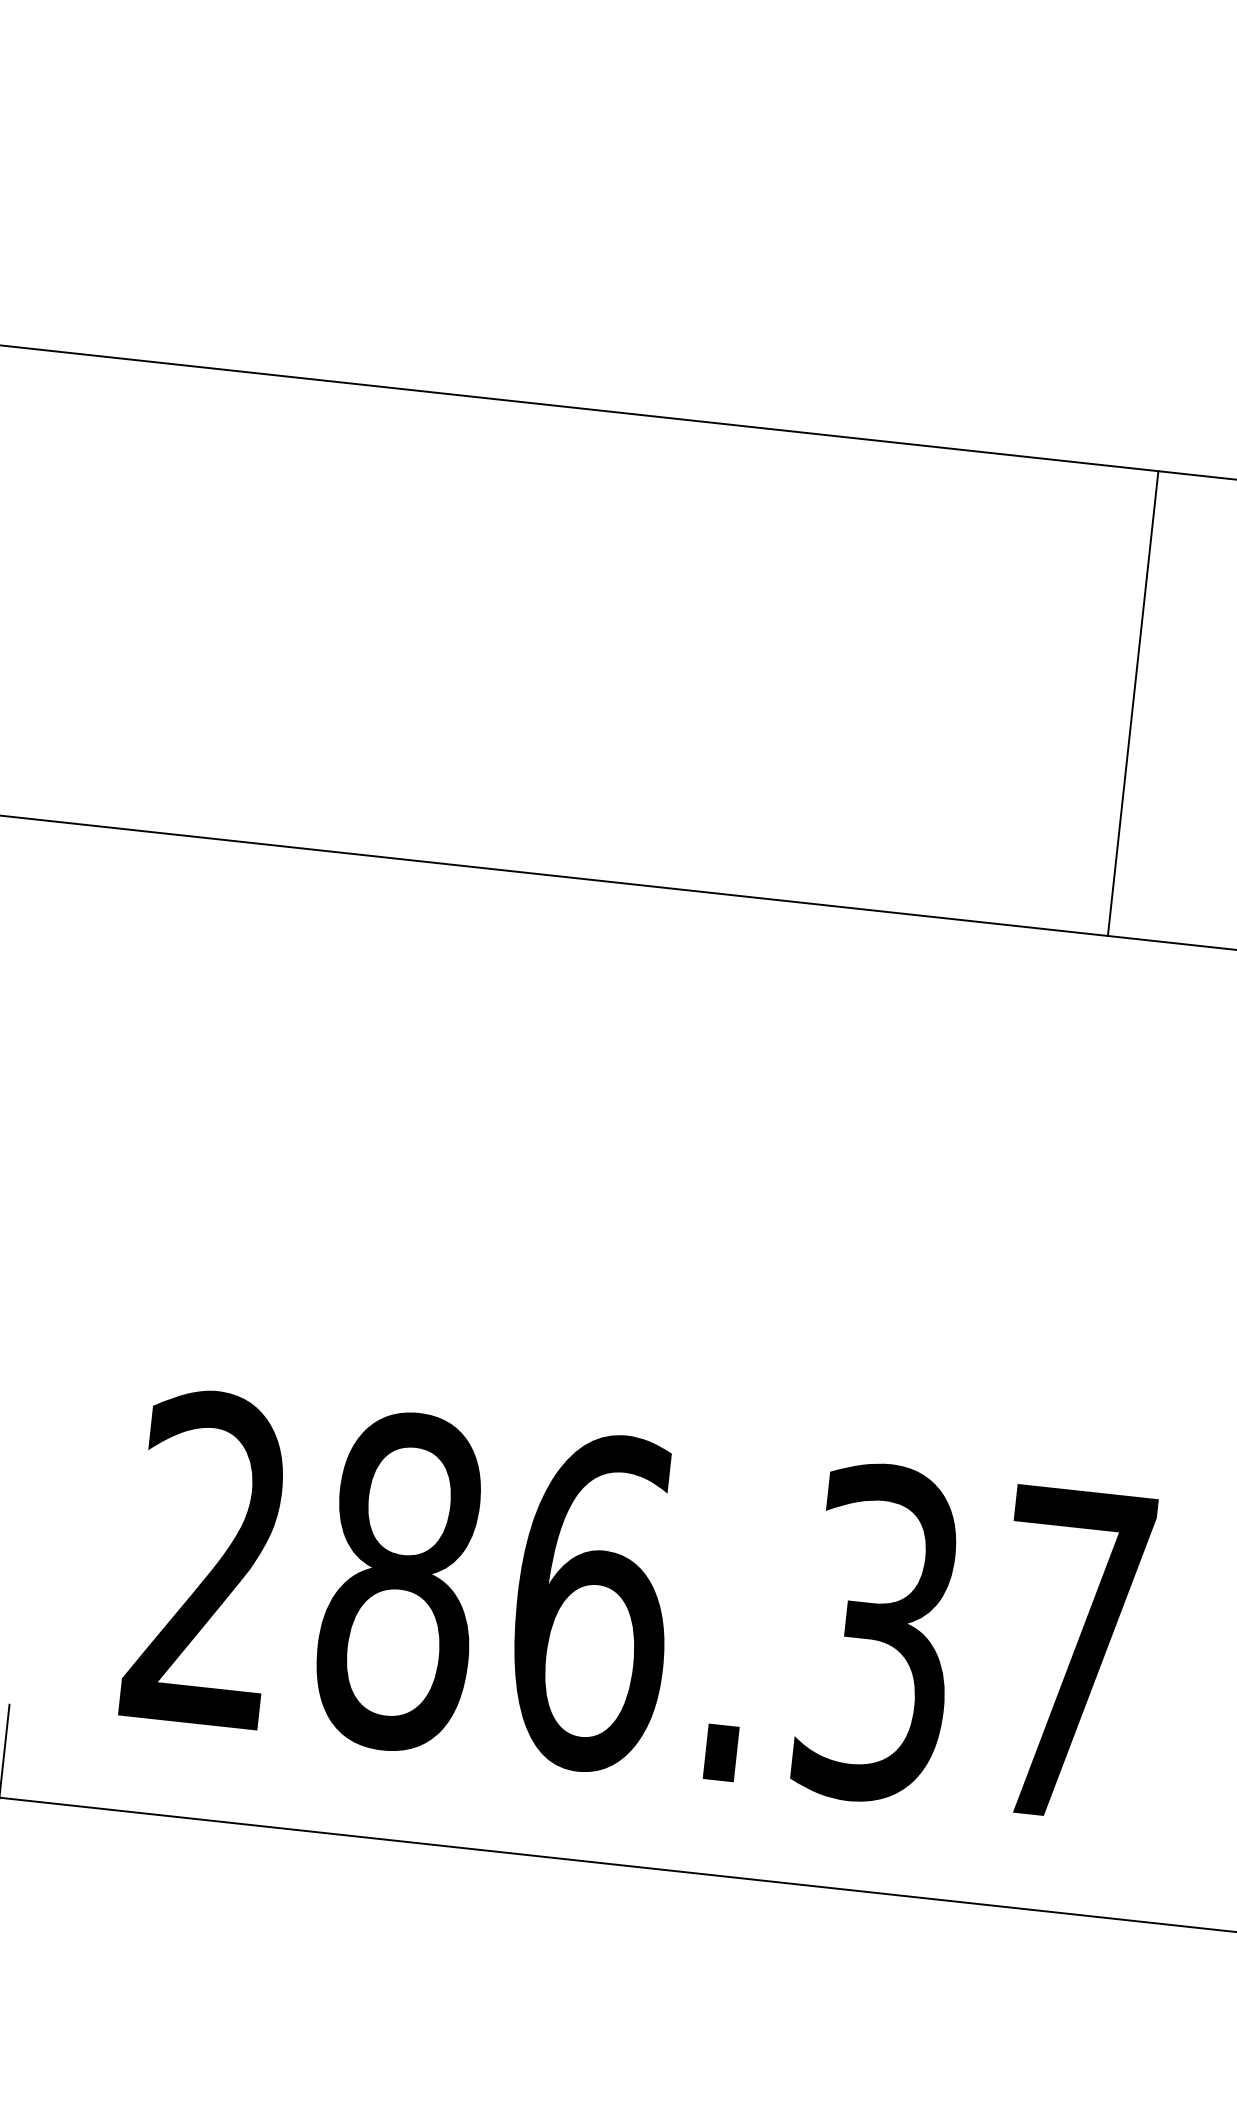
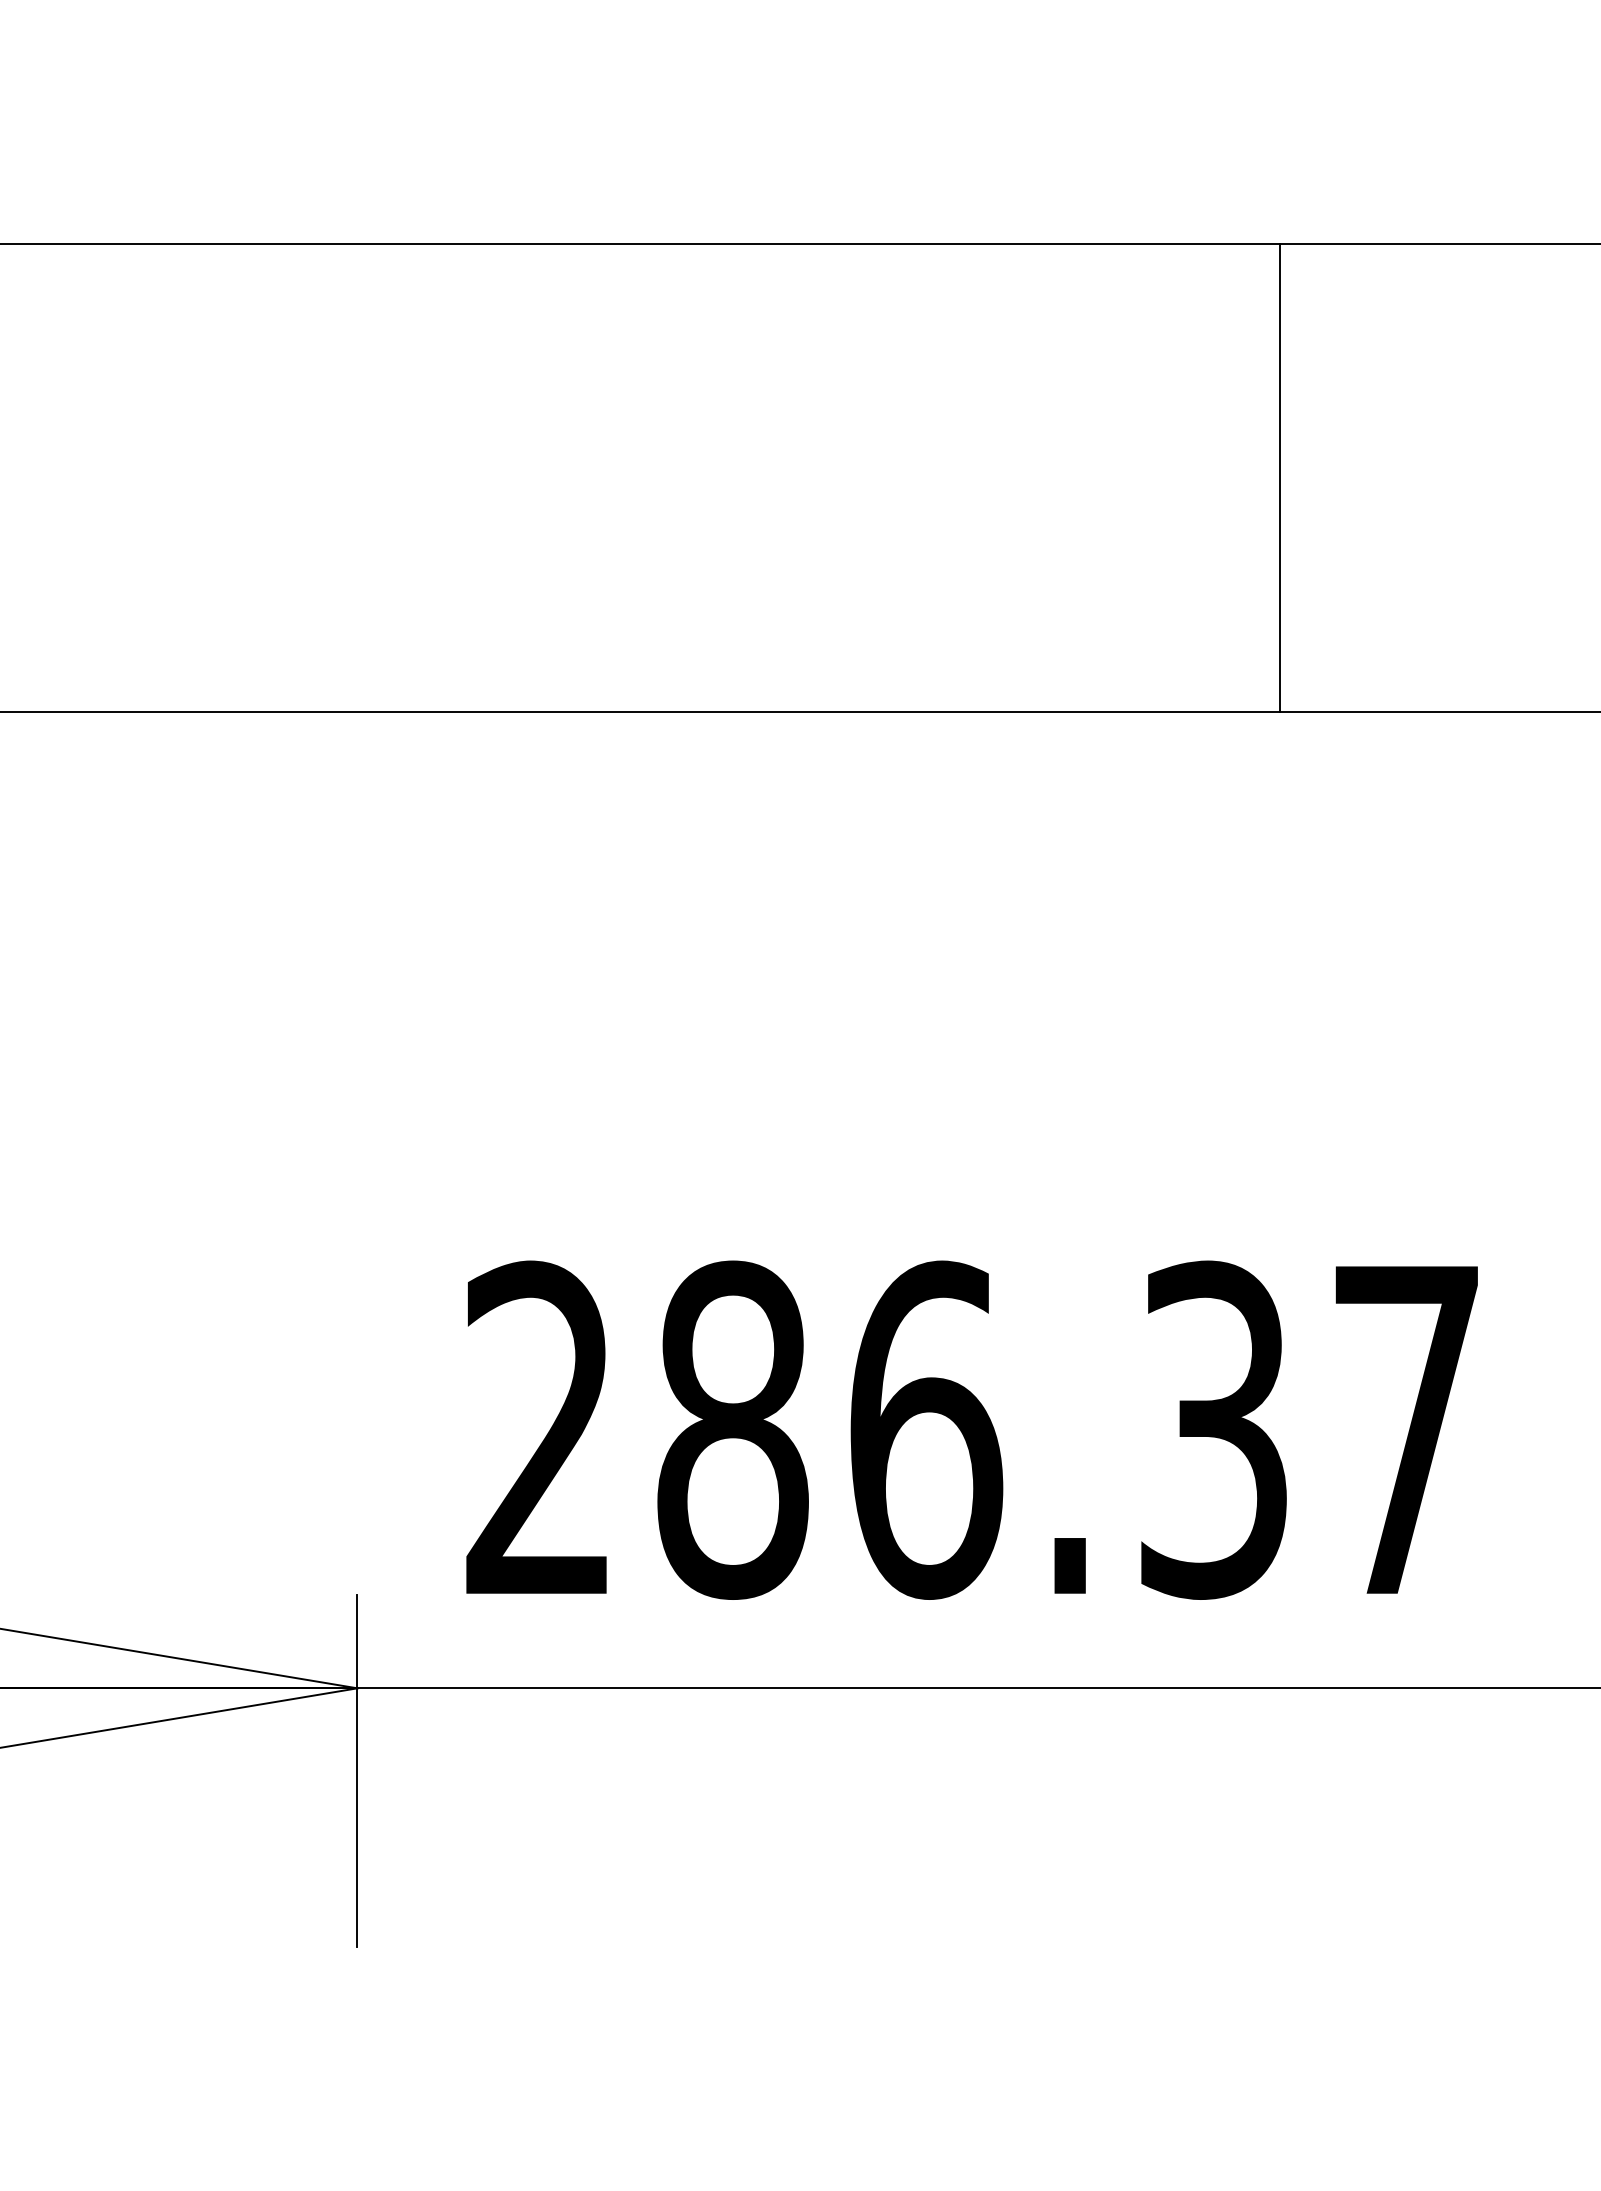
line: (1133, 702) -> (1280, 477), moved

